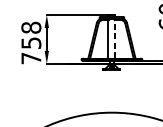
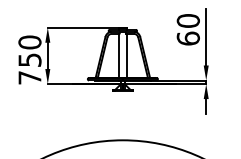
text: (30, 27) -> (29, 42), 758 -> 750
line: (115, 39) -> (126, 55), dashed -> solid

